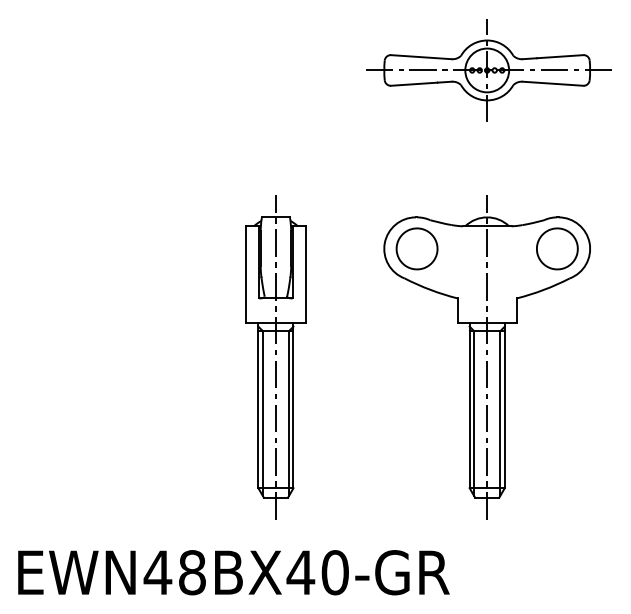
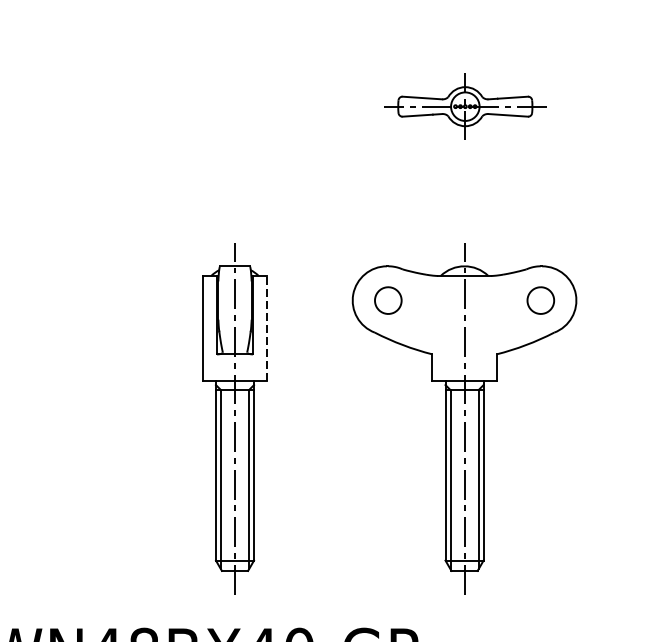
part: (488, 70) -> (465, 106), size x0.6
part: (416, 248) -> (387, 300), size x0.6
part: (557, 248) -> (540, 300), size x0.6
line: (305, 273) -> (267, 327), solid -> dashed

